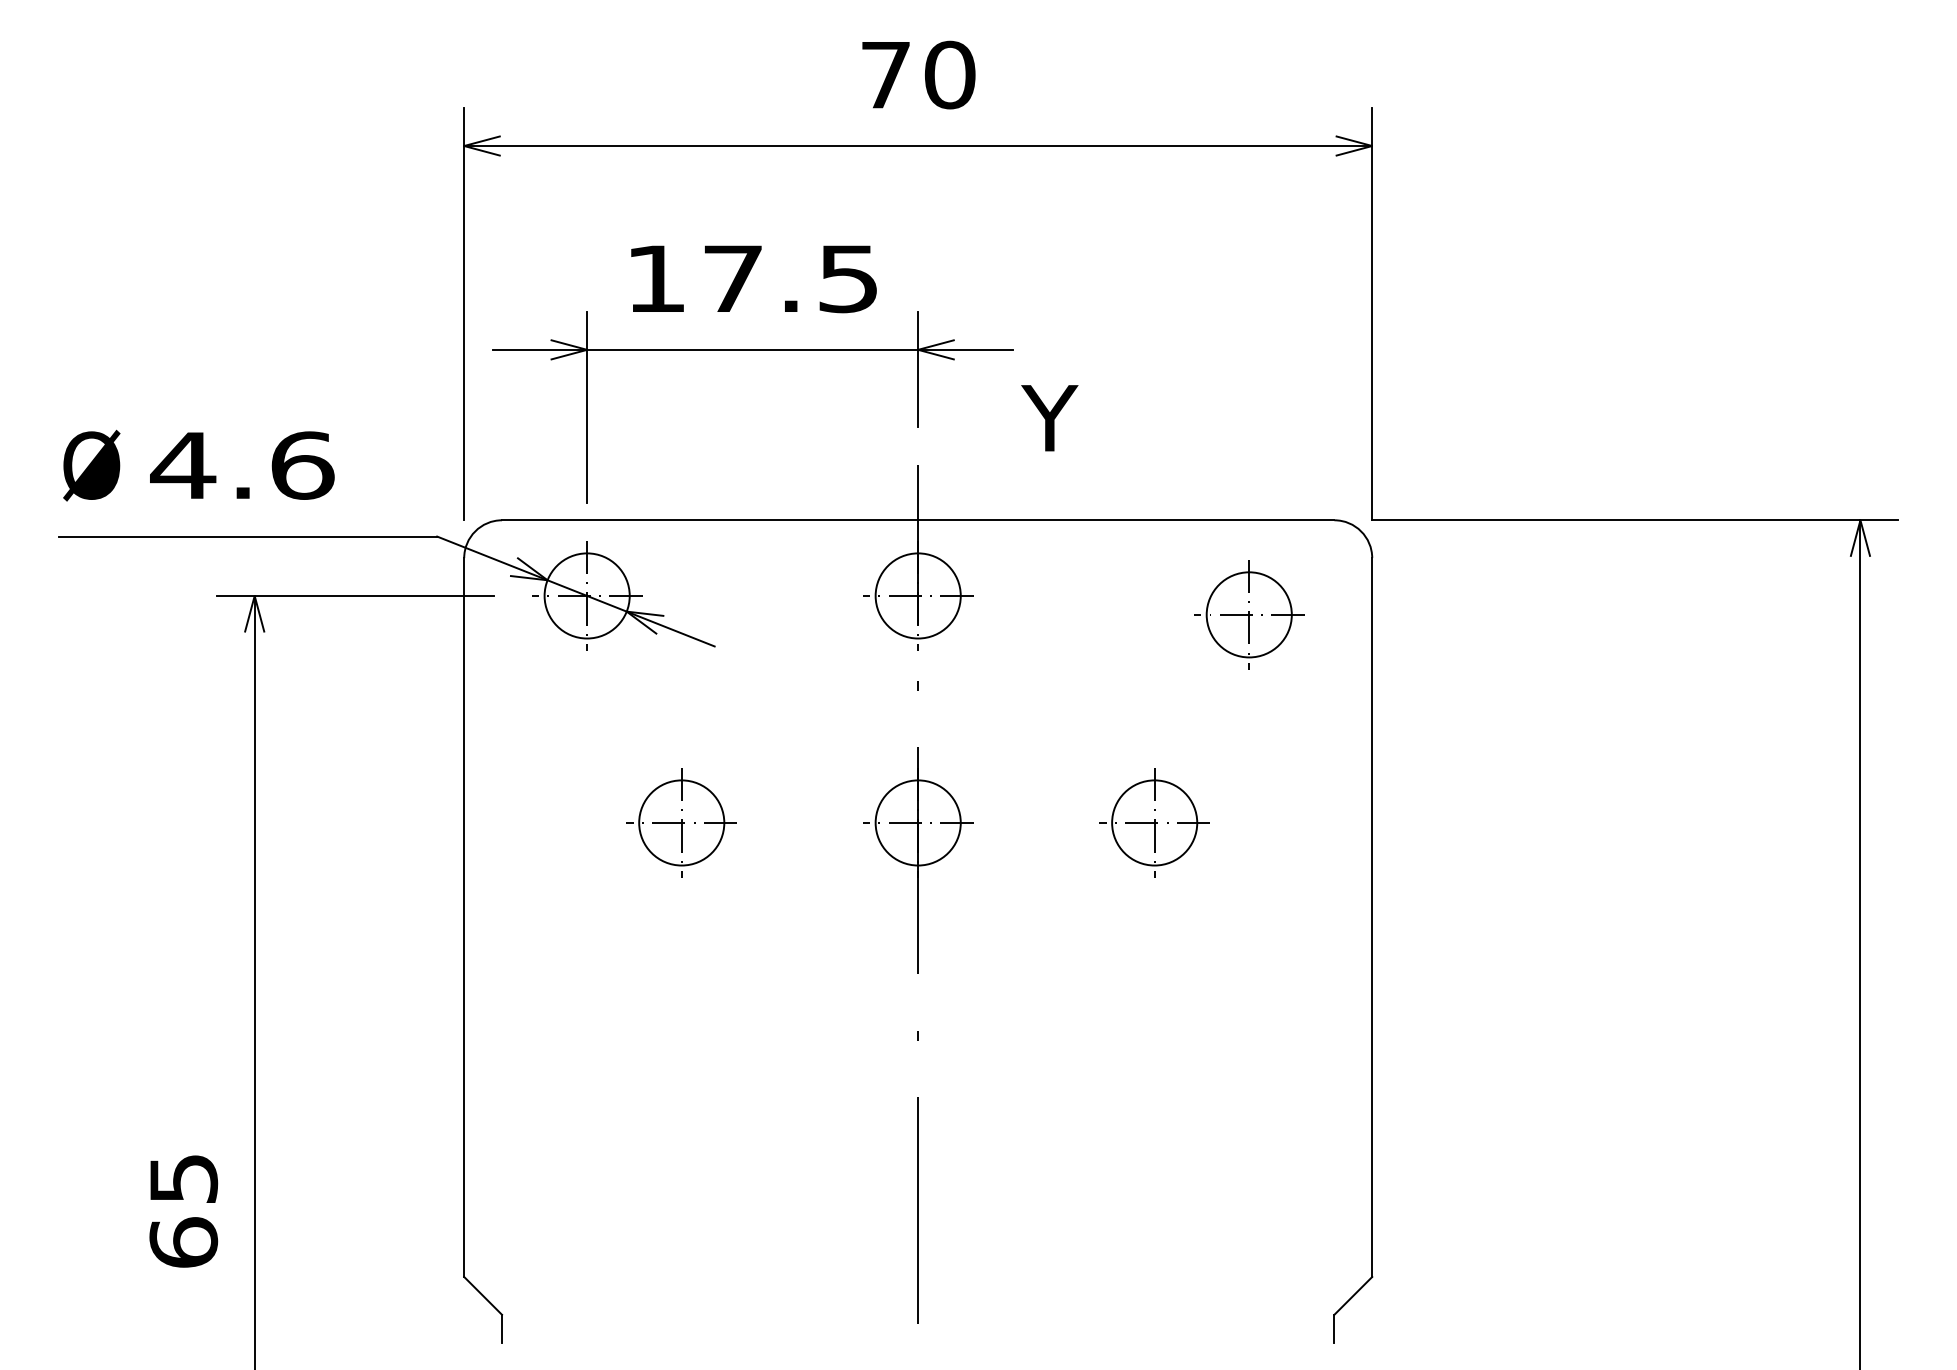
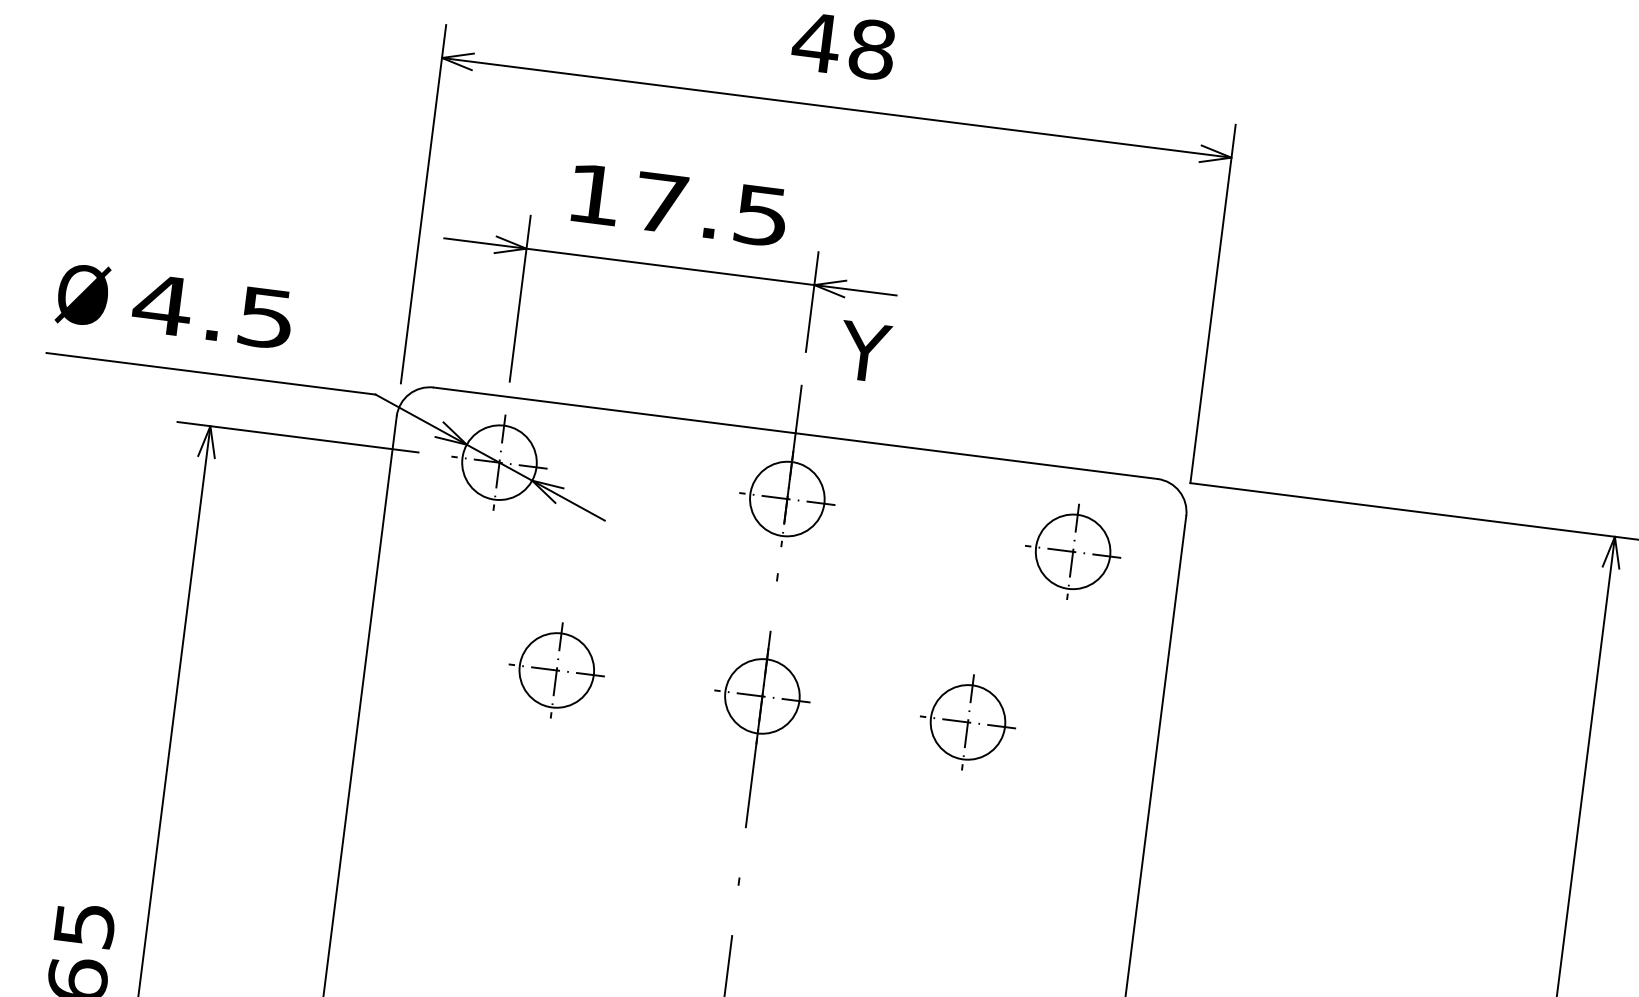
text: (917, 75) -> (843, 46), 70 -> 48
text: (1049, 418) -> (864, 352), moved
text: (302, 465) -> (266, 317), 4.6 -> 4.5

